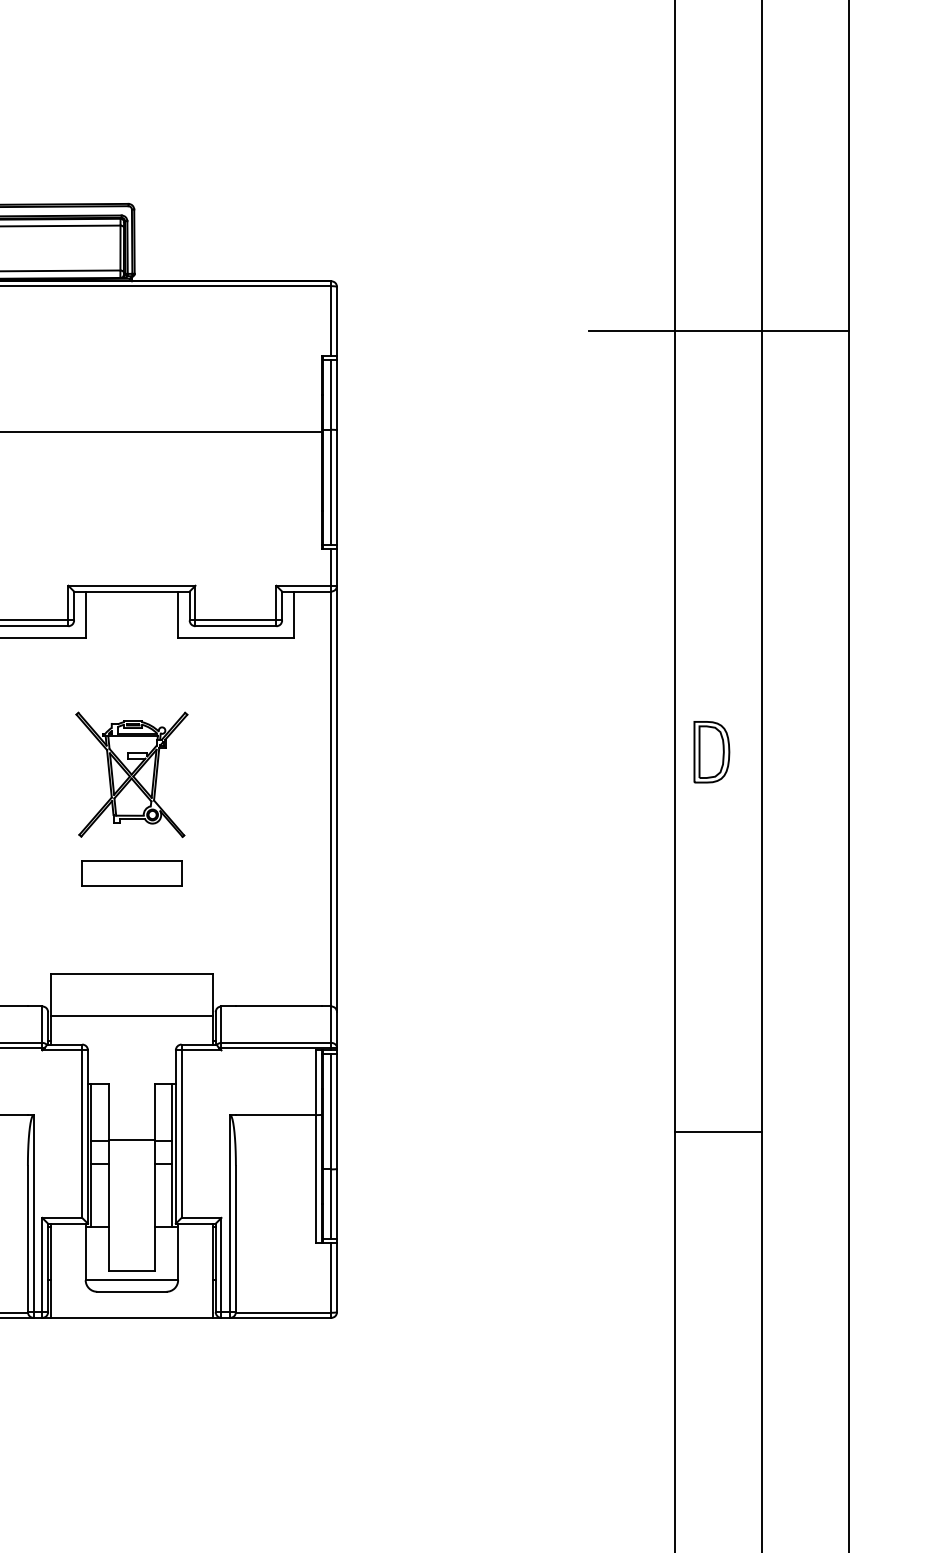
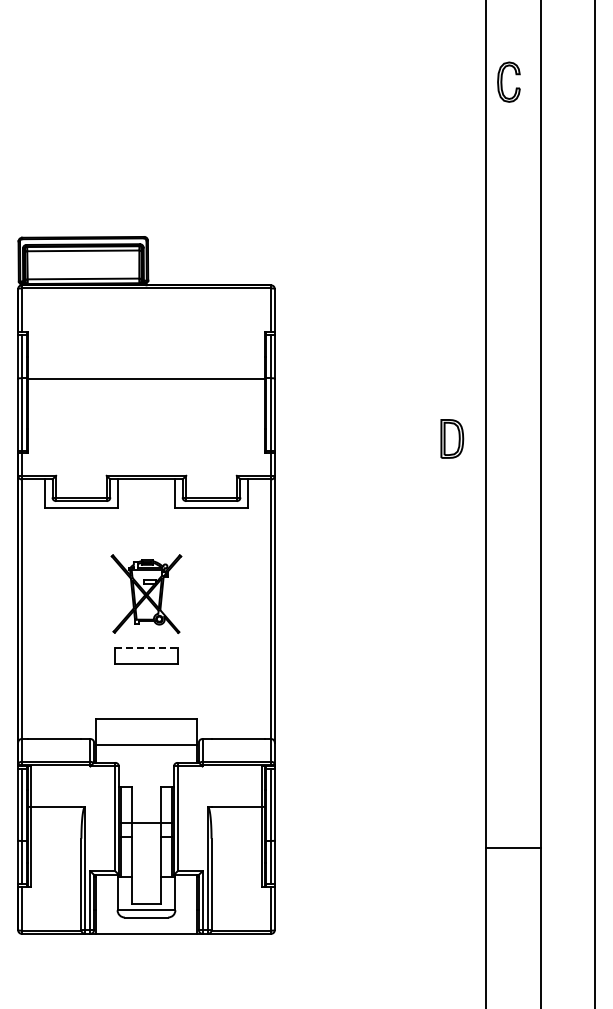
line: (718, 331) -> (513, 316), removed
part: (712, 751) -> (452, 438), moved
line: (131, 860) -> (146, 647), solid -> dashed
line: (718, 1131) -> (513, 848), moved

